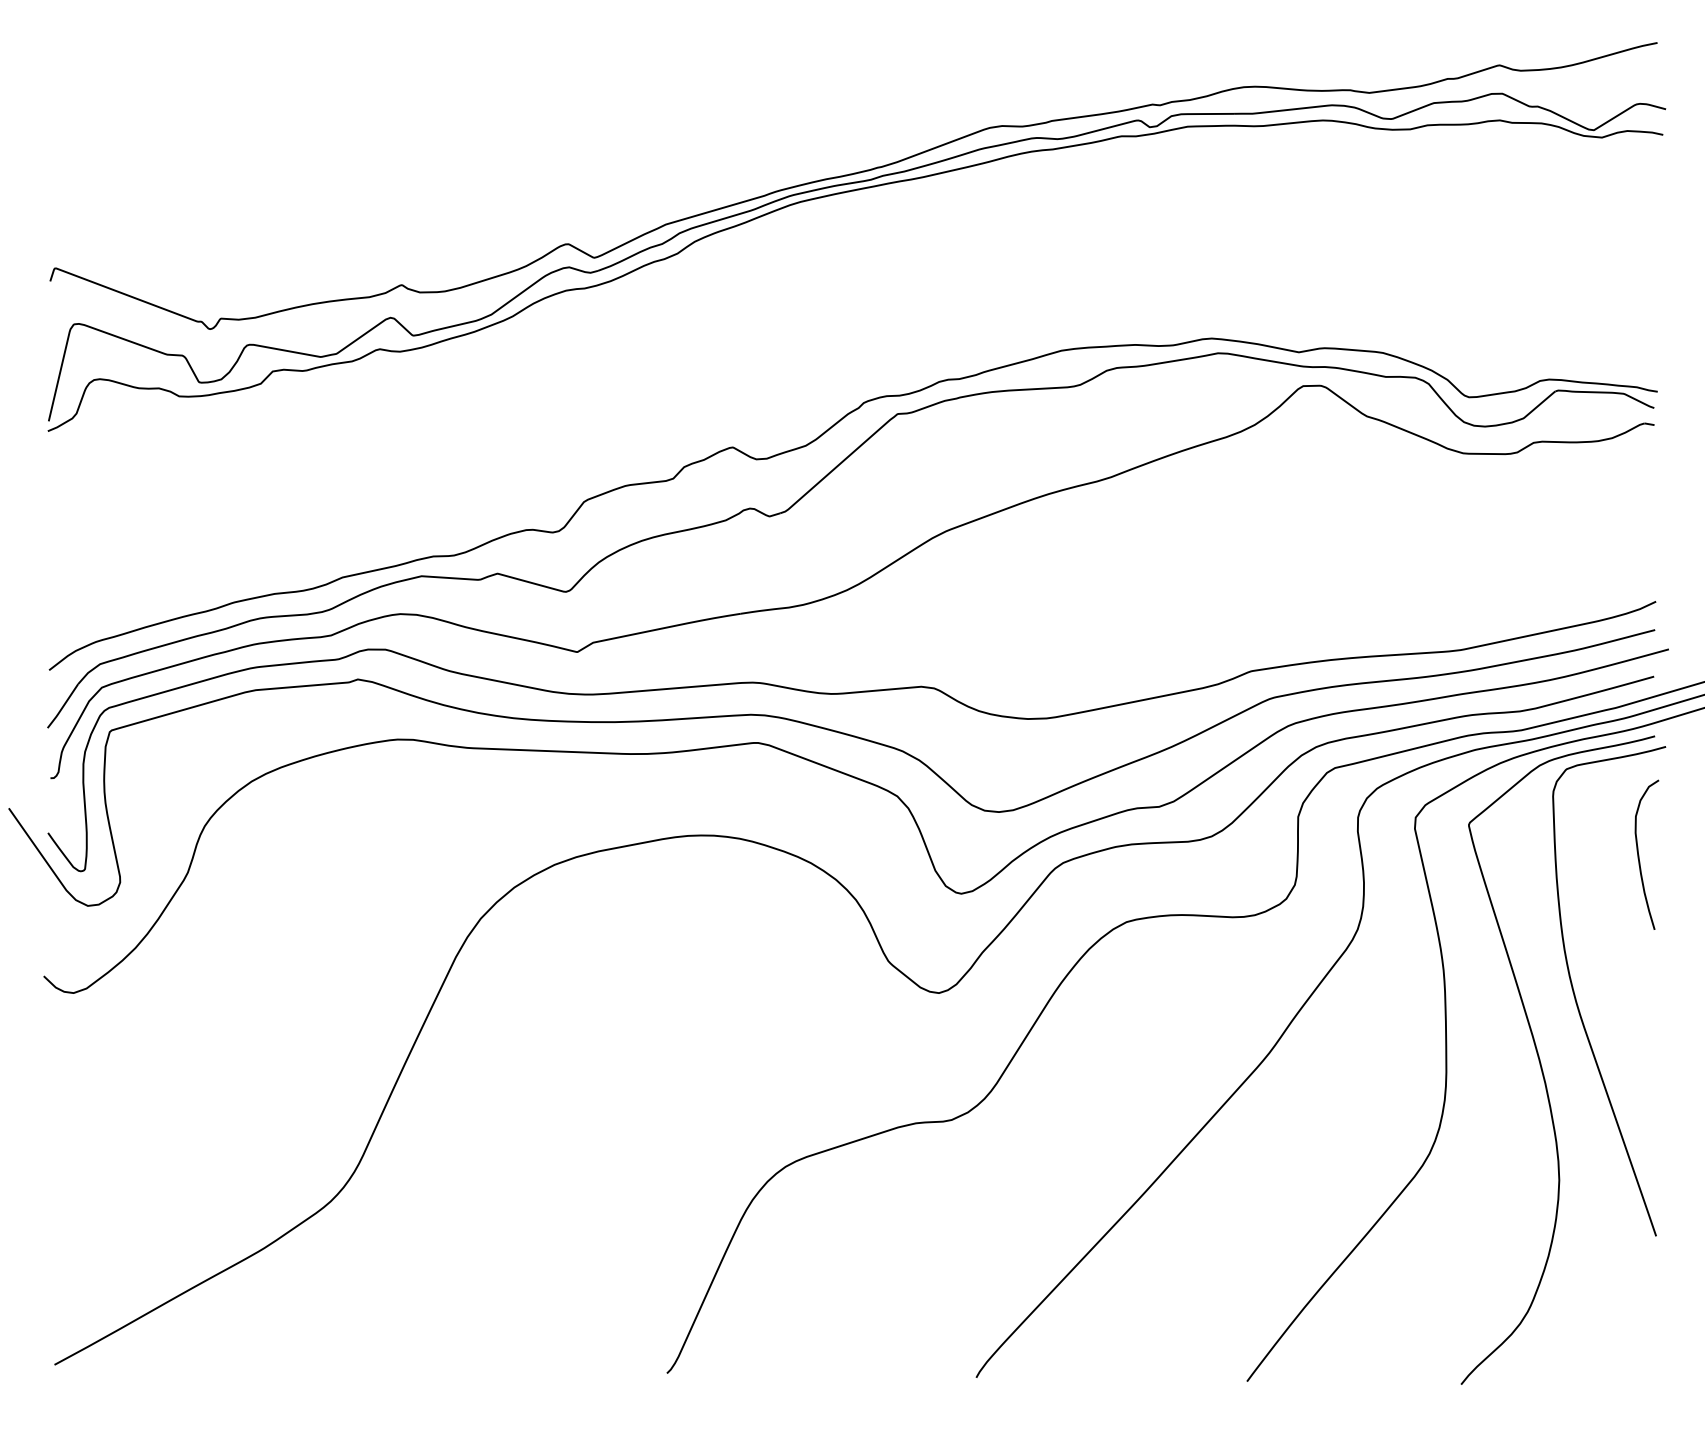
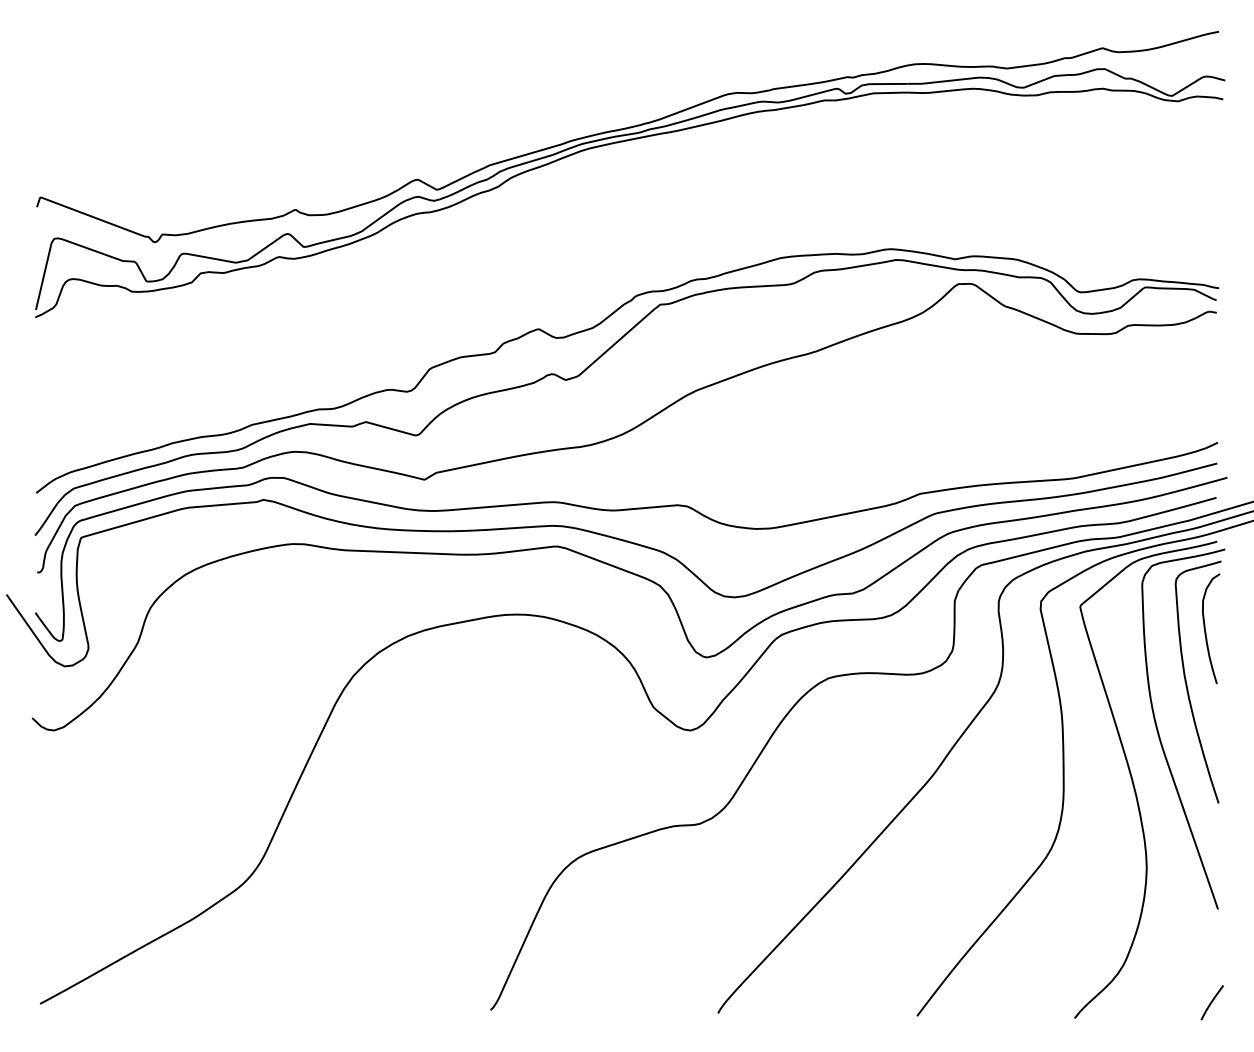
curve: (1614, 931) -> (1187, 685), added
curve: (1648, 1362) -> (1212, 1002), added

